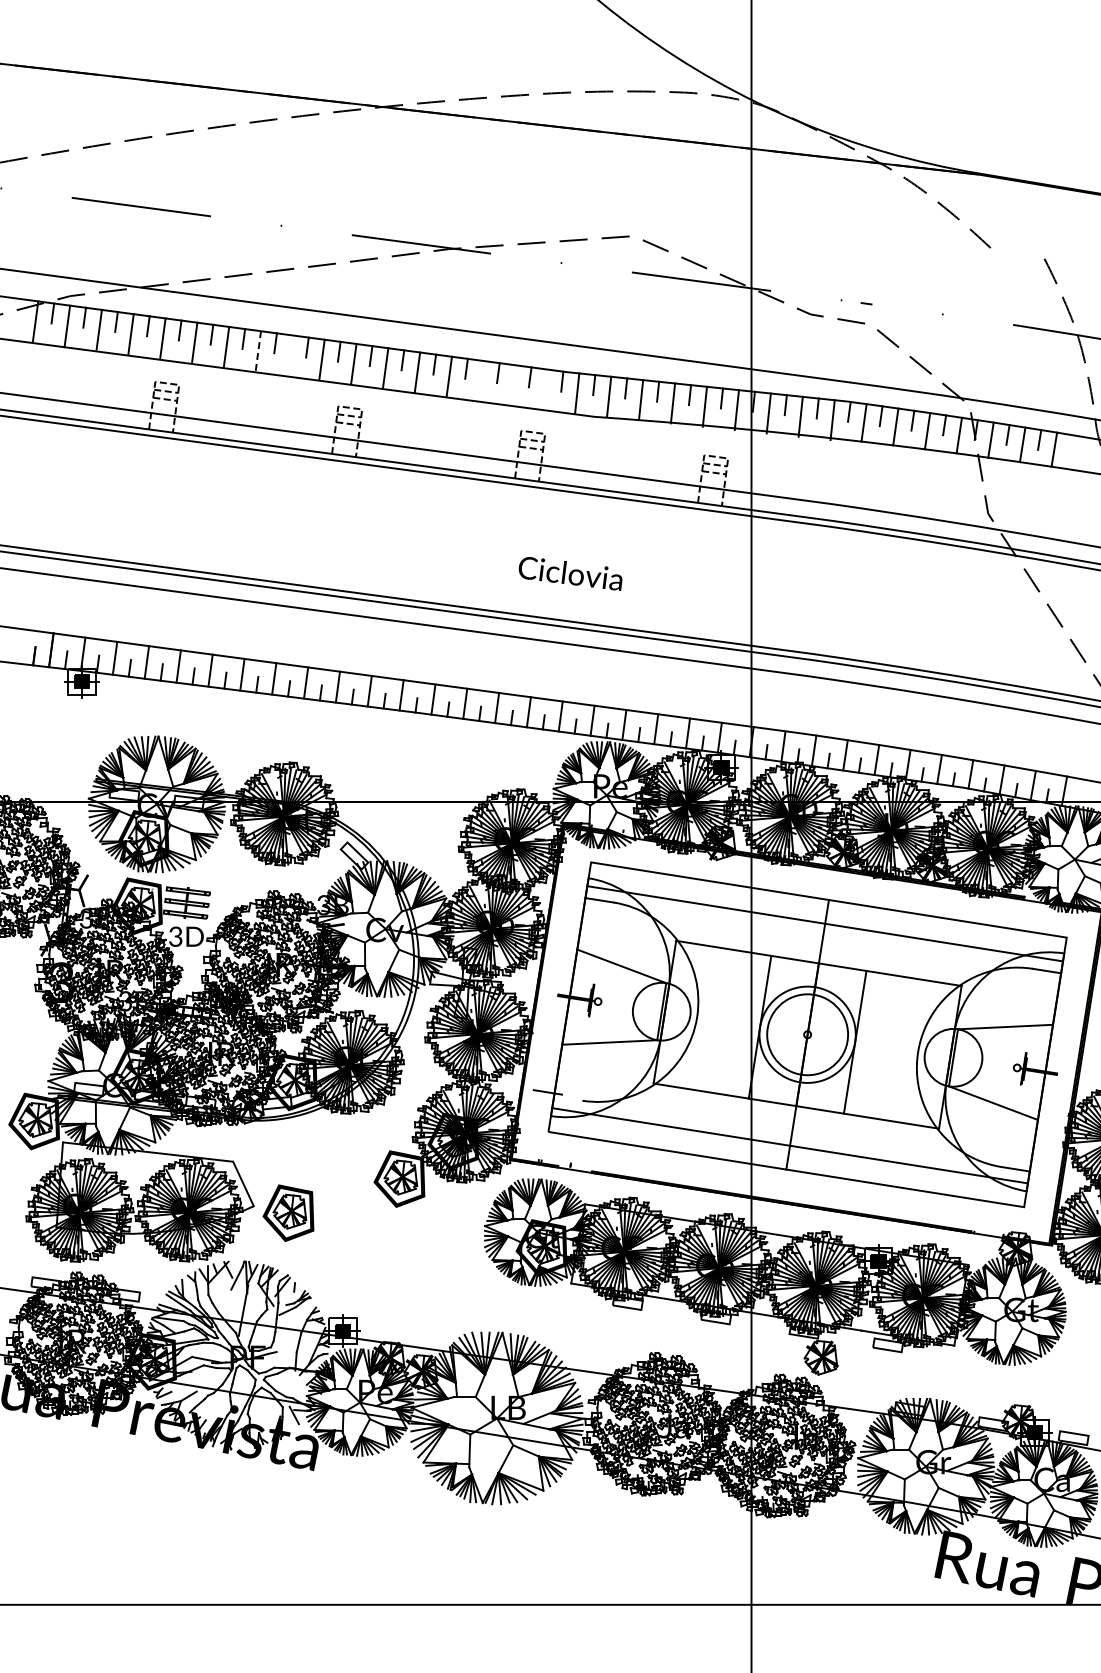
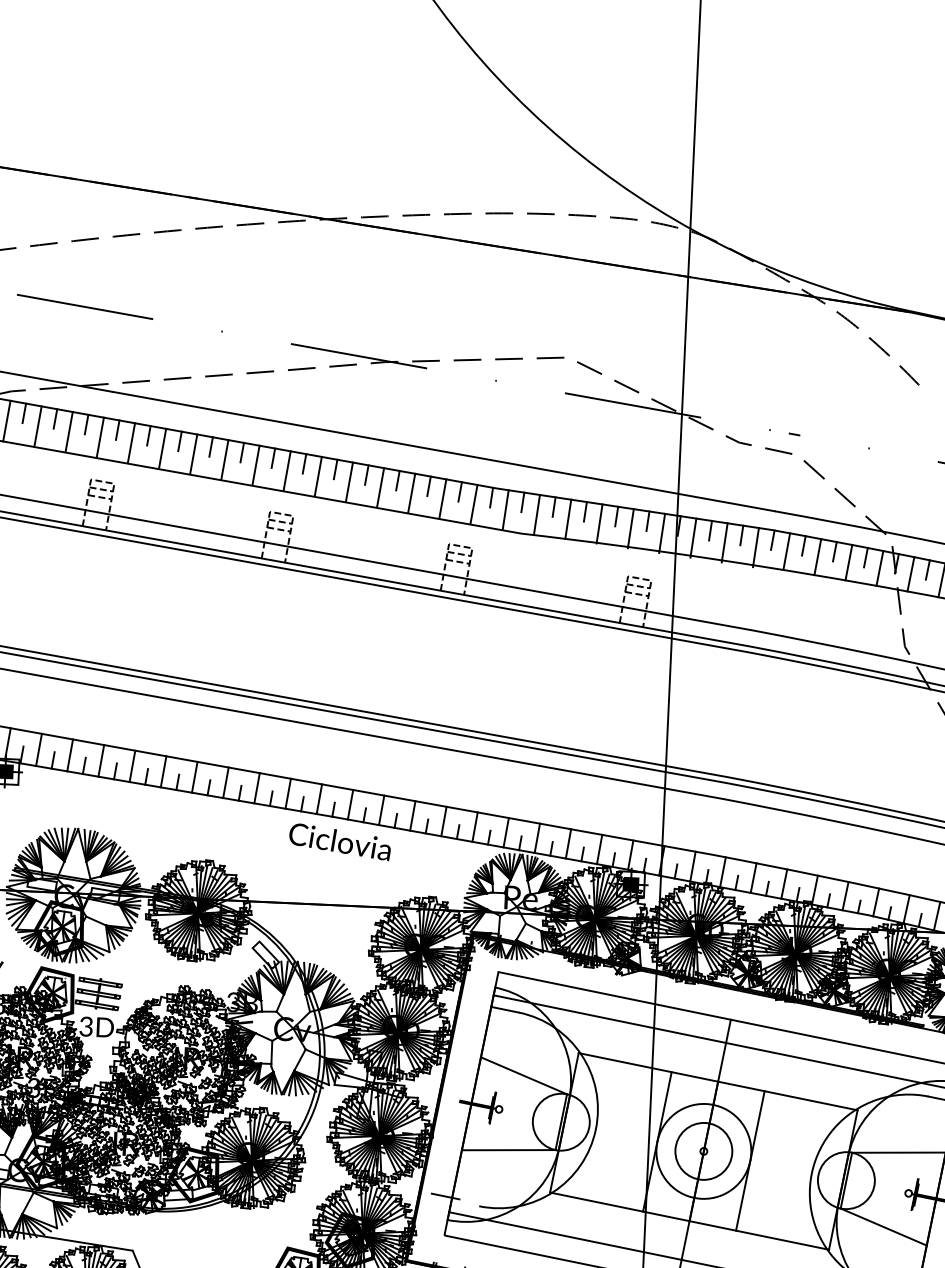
line: (258, 351) -> (193, 454), dashed -> solid
line: (289, 355) -> (224, 459), added
line: (480, 380) -> (411, 492), added
line: (512, 385) -> (442, 499), added
line: (544, 389) -> (473, 504), added
text: (570, 573) -> (340, 841), moved
circle: (807, 1034) -> (703, 1151), size x0.71

